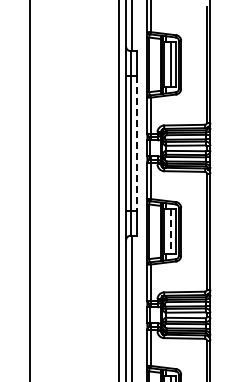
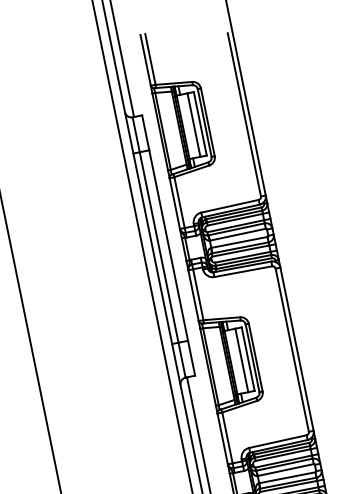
line: (137, 143) -> (168, 245), dashed -> solid
line: (171, 231) -> (242, 359), dashed -> solid

